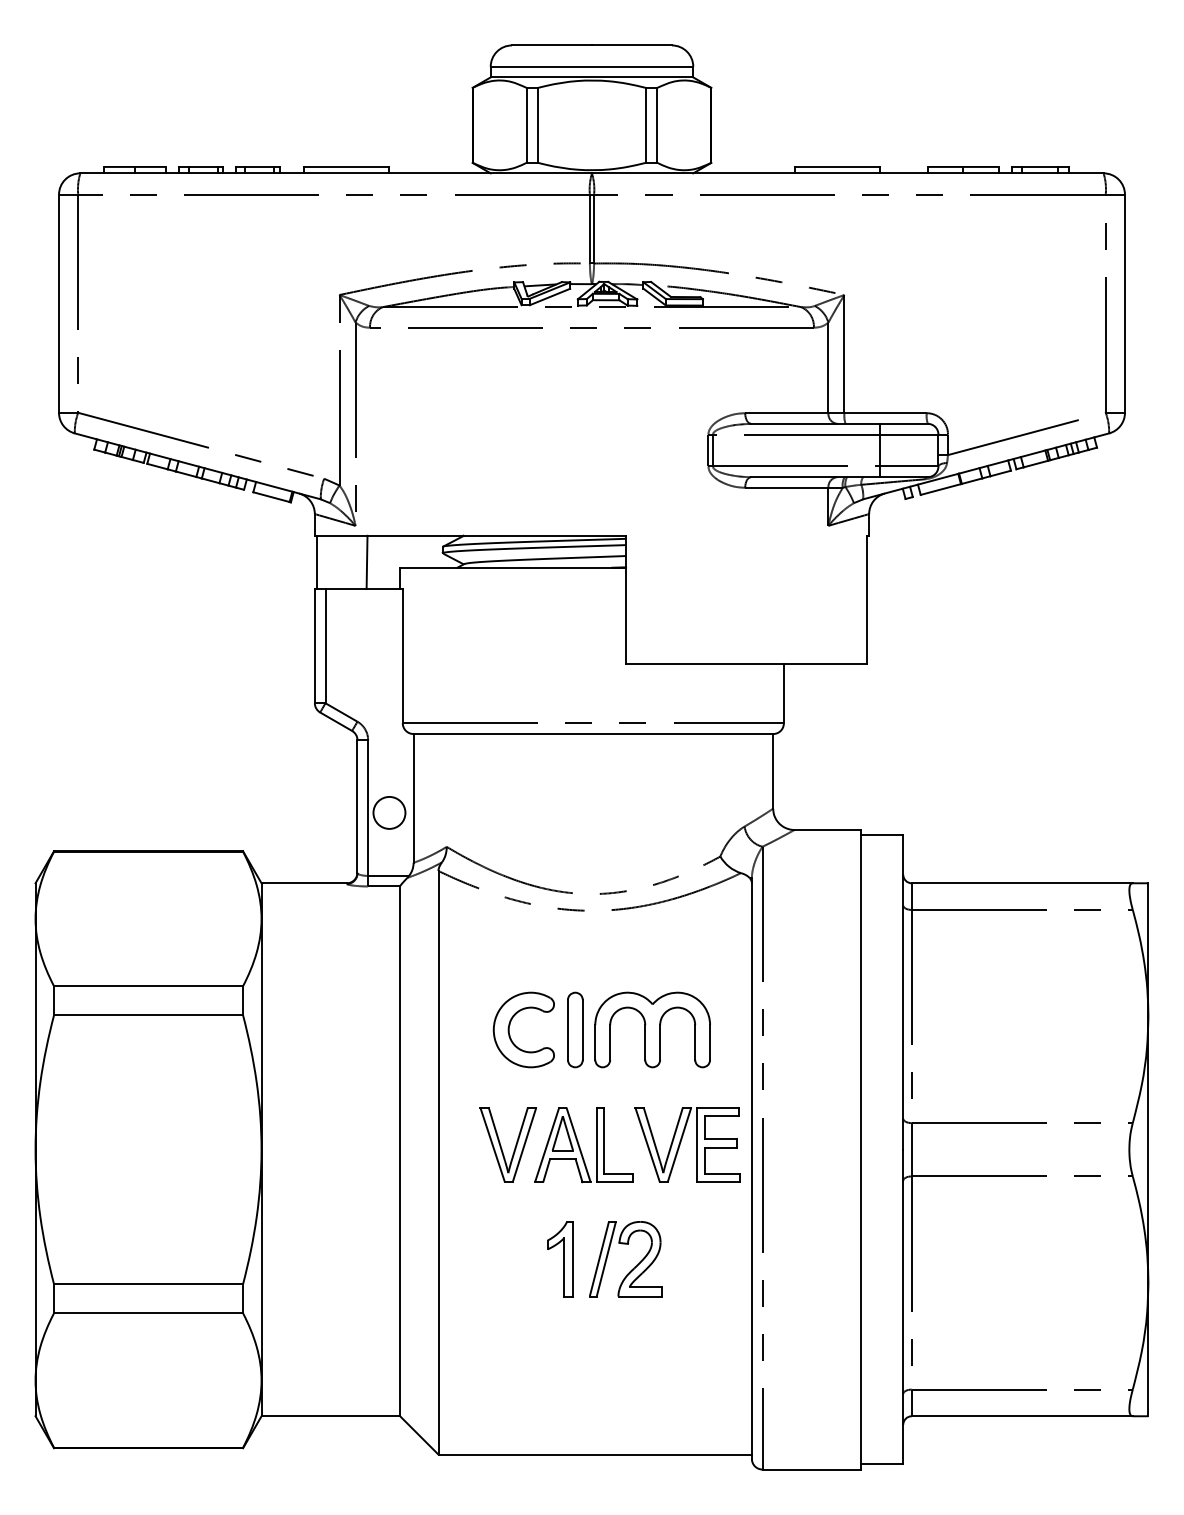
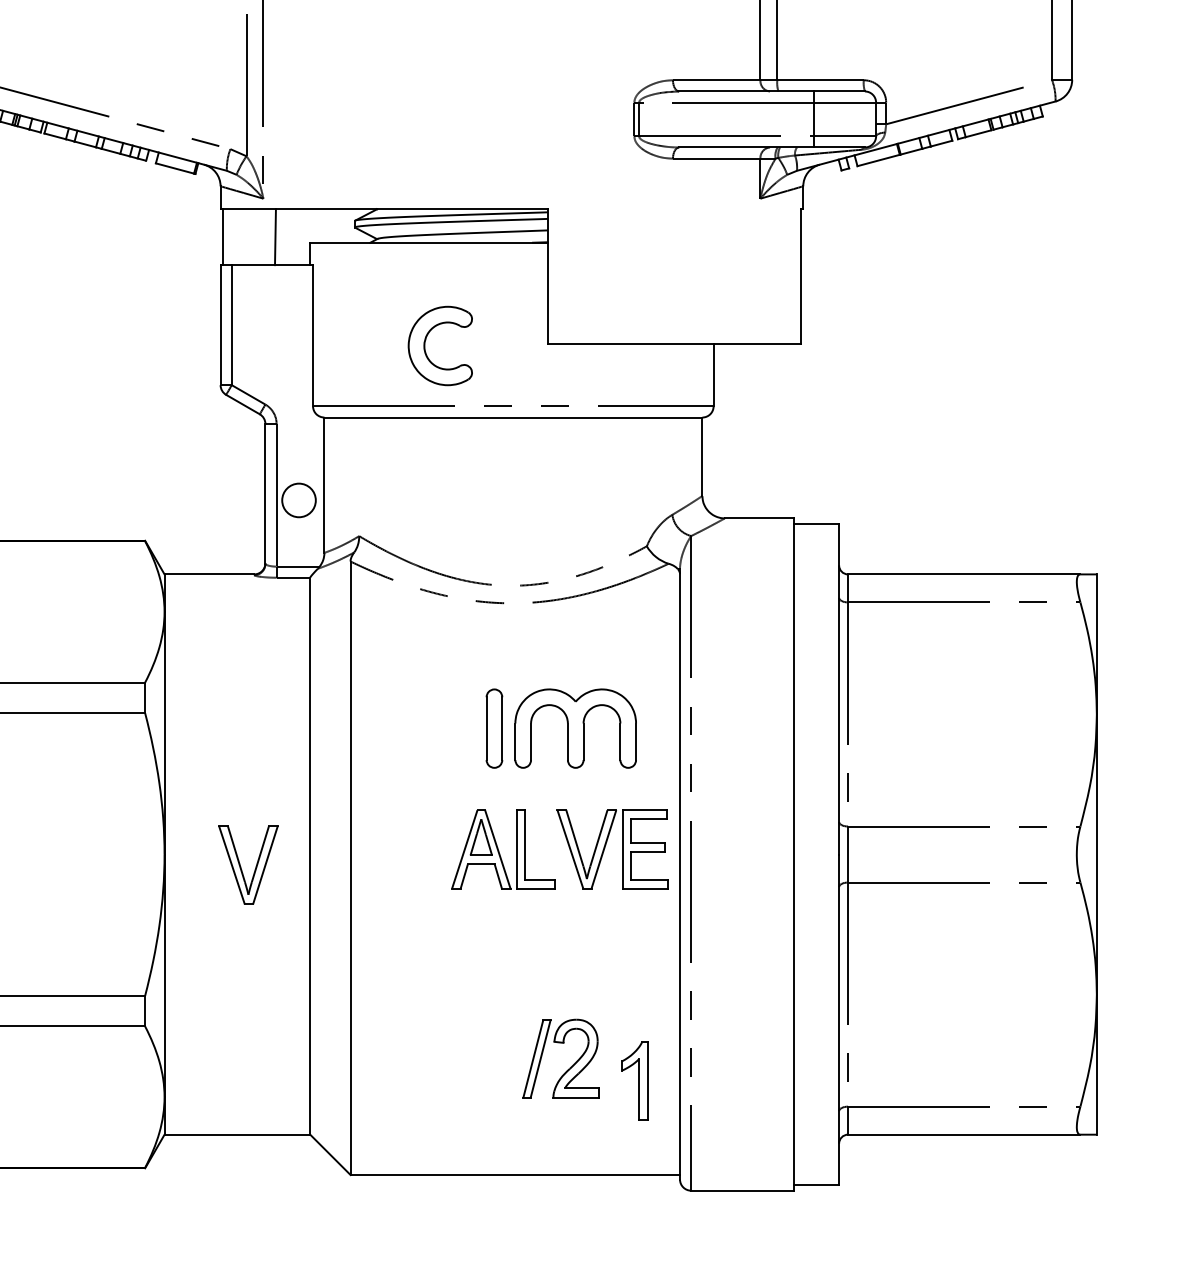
part: (510, 1025) -> (426, 341), moved
part: (501, 1145) -> (241, 865), moved
part: (560, 1259) -> (635, 1081), moved
part: (633, 1267) -> (569, 1067), moved

